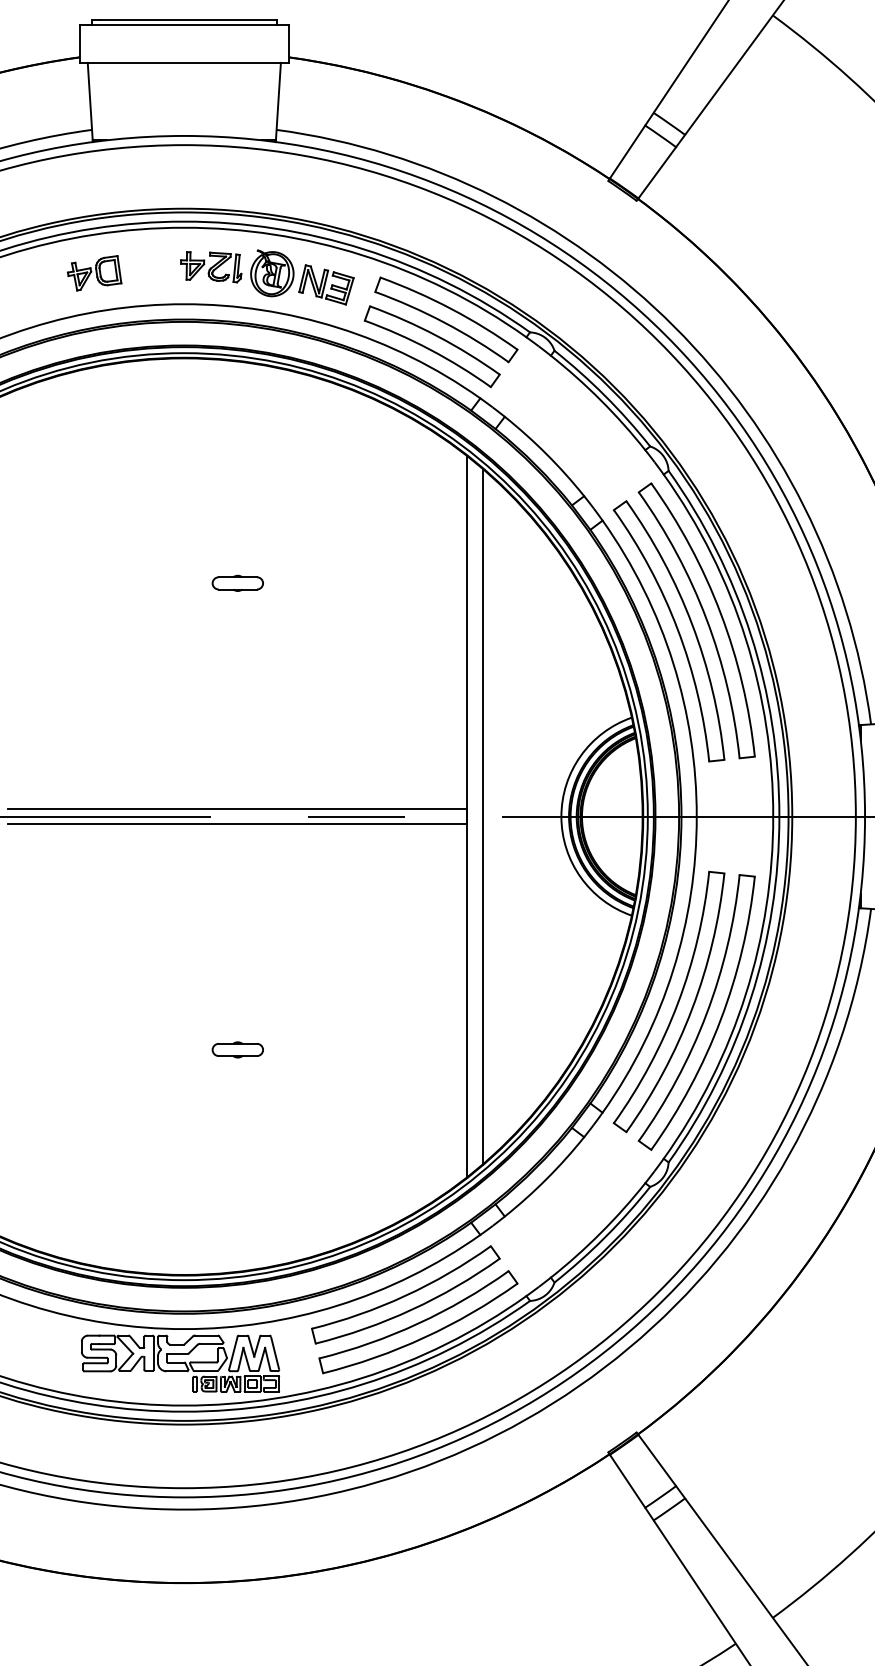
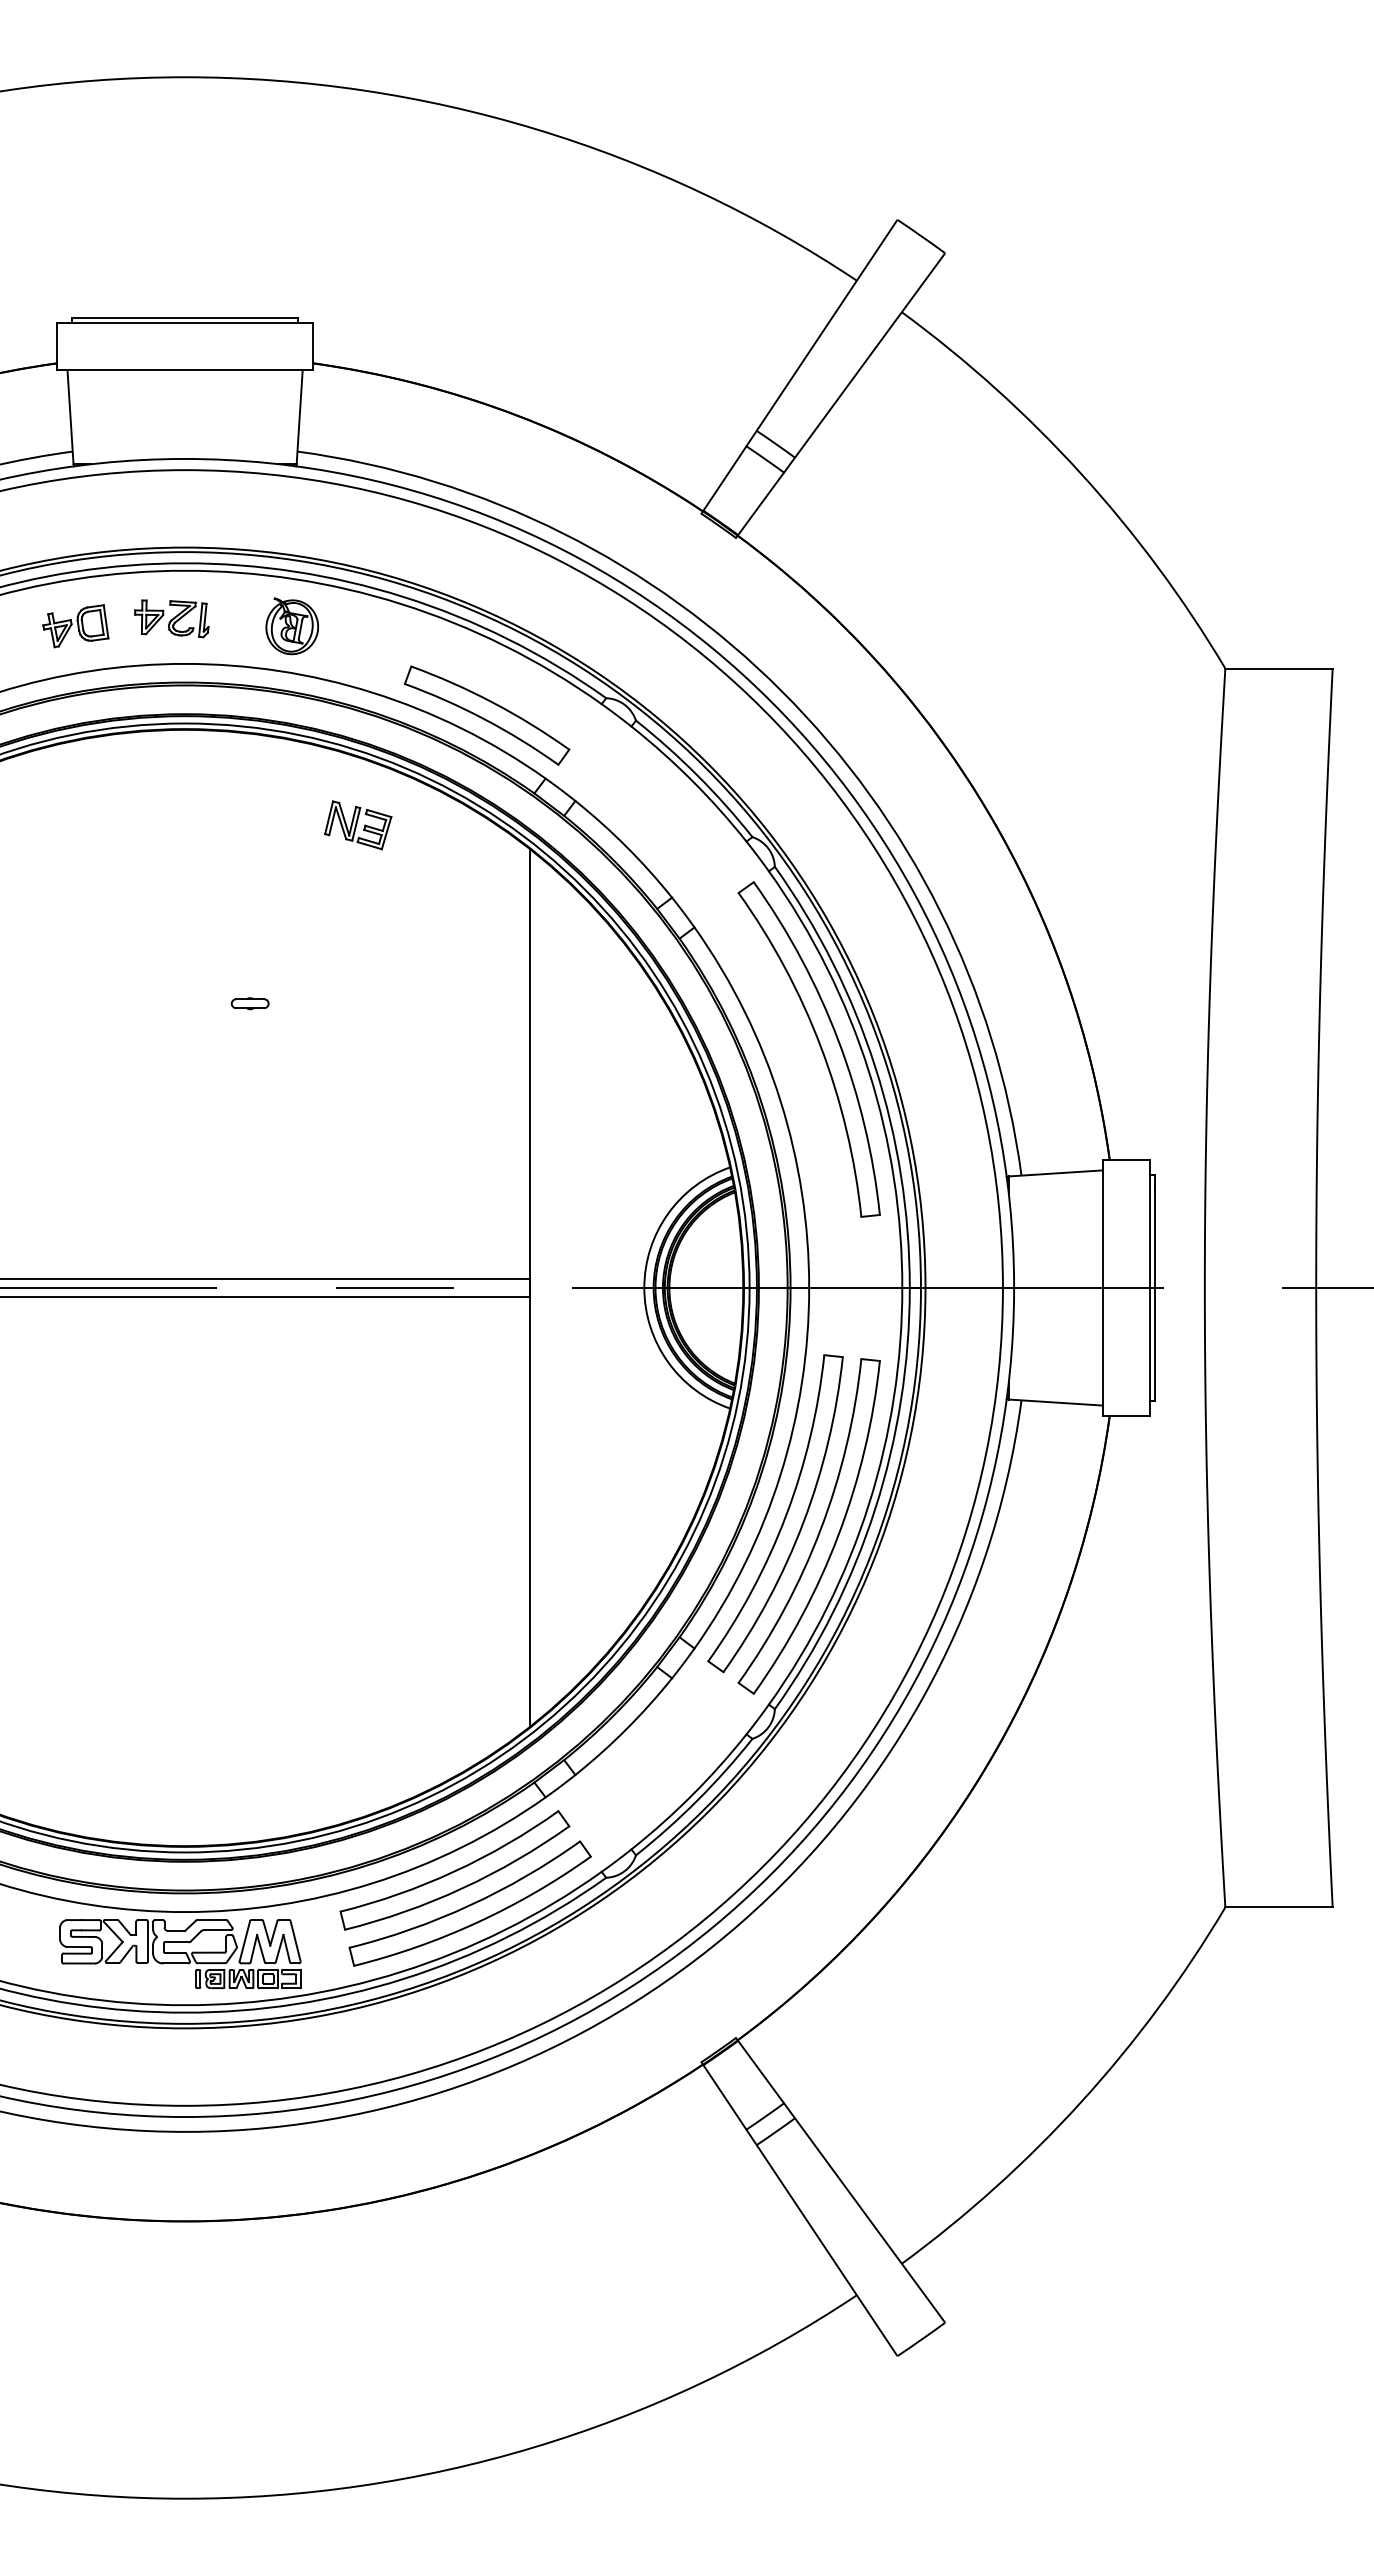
part: (210, 266) -> (171, 618), moved
part: (326, 285) -> (358, 825), moved
part: (445, 319) -> (503, 682), removed
part: (237, 583) -> (249, 1003), size x0.6
part: (676, 629) -> (784, 1059), removed
line: (482, 816) -> (548, 1287), removed
part: (237, 1050) -> (249, 1572), removed

